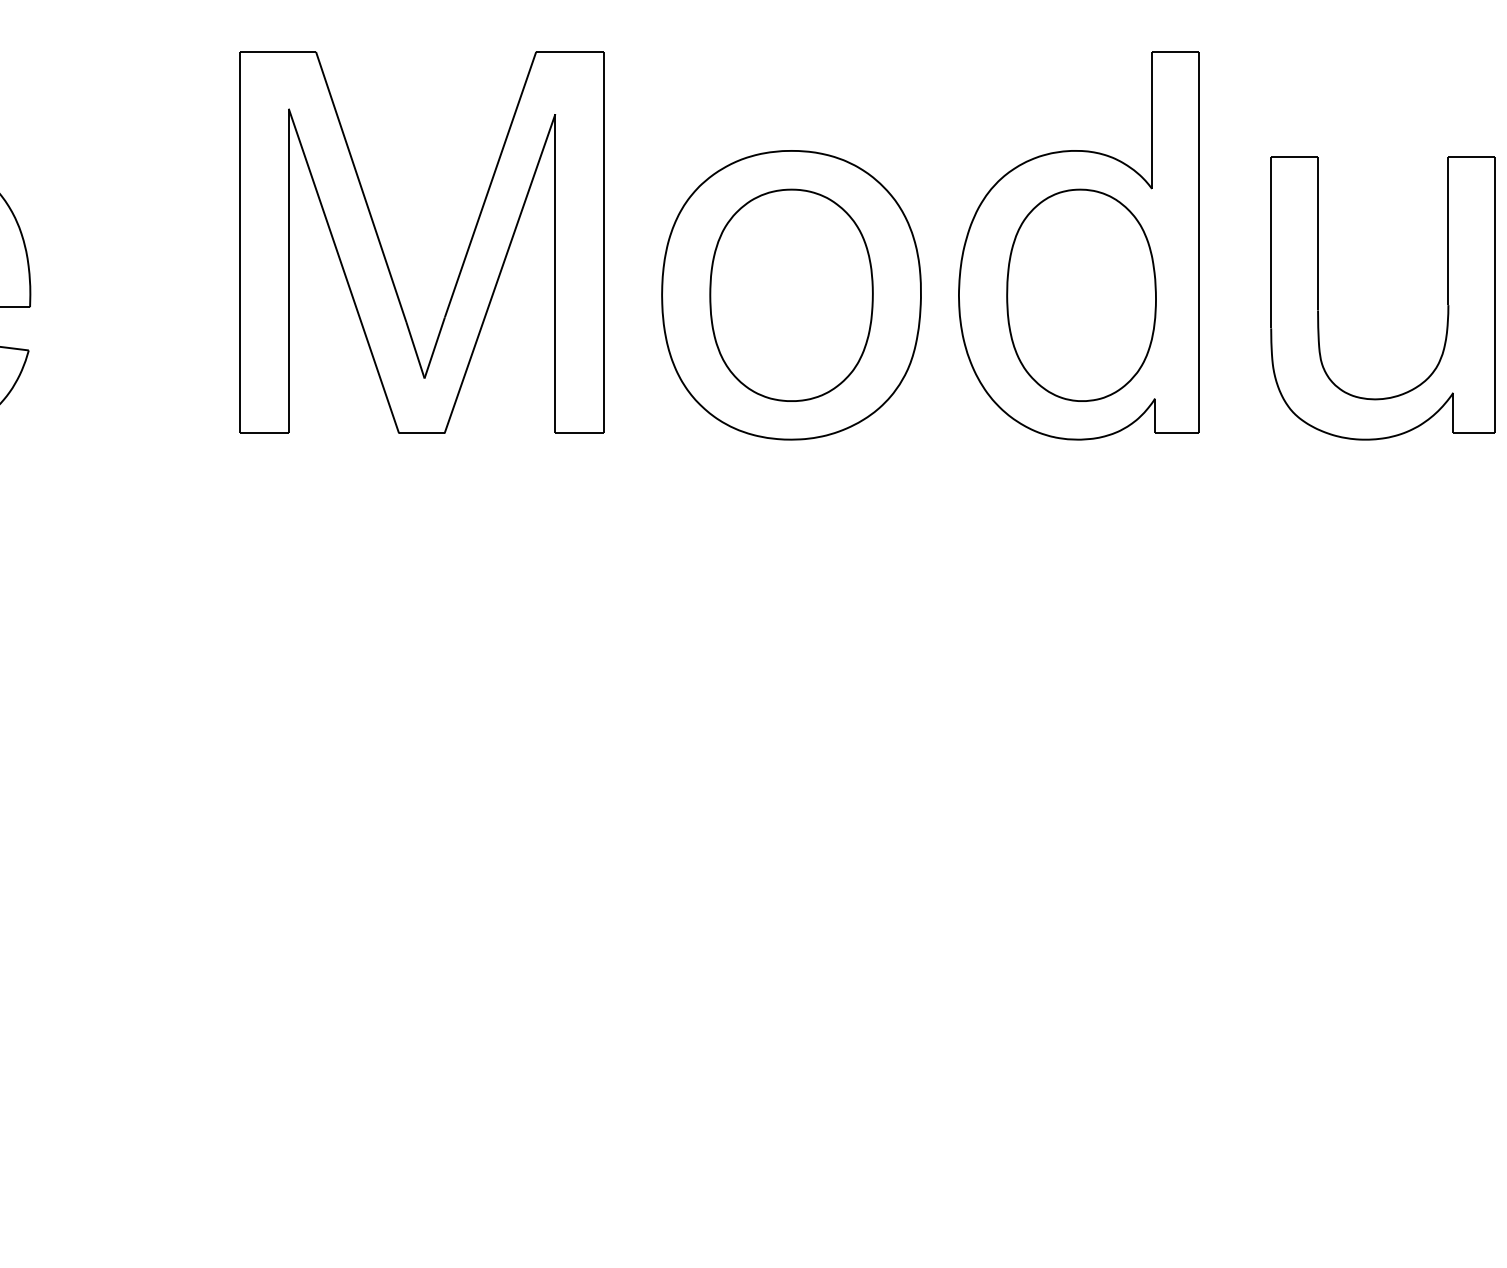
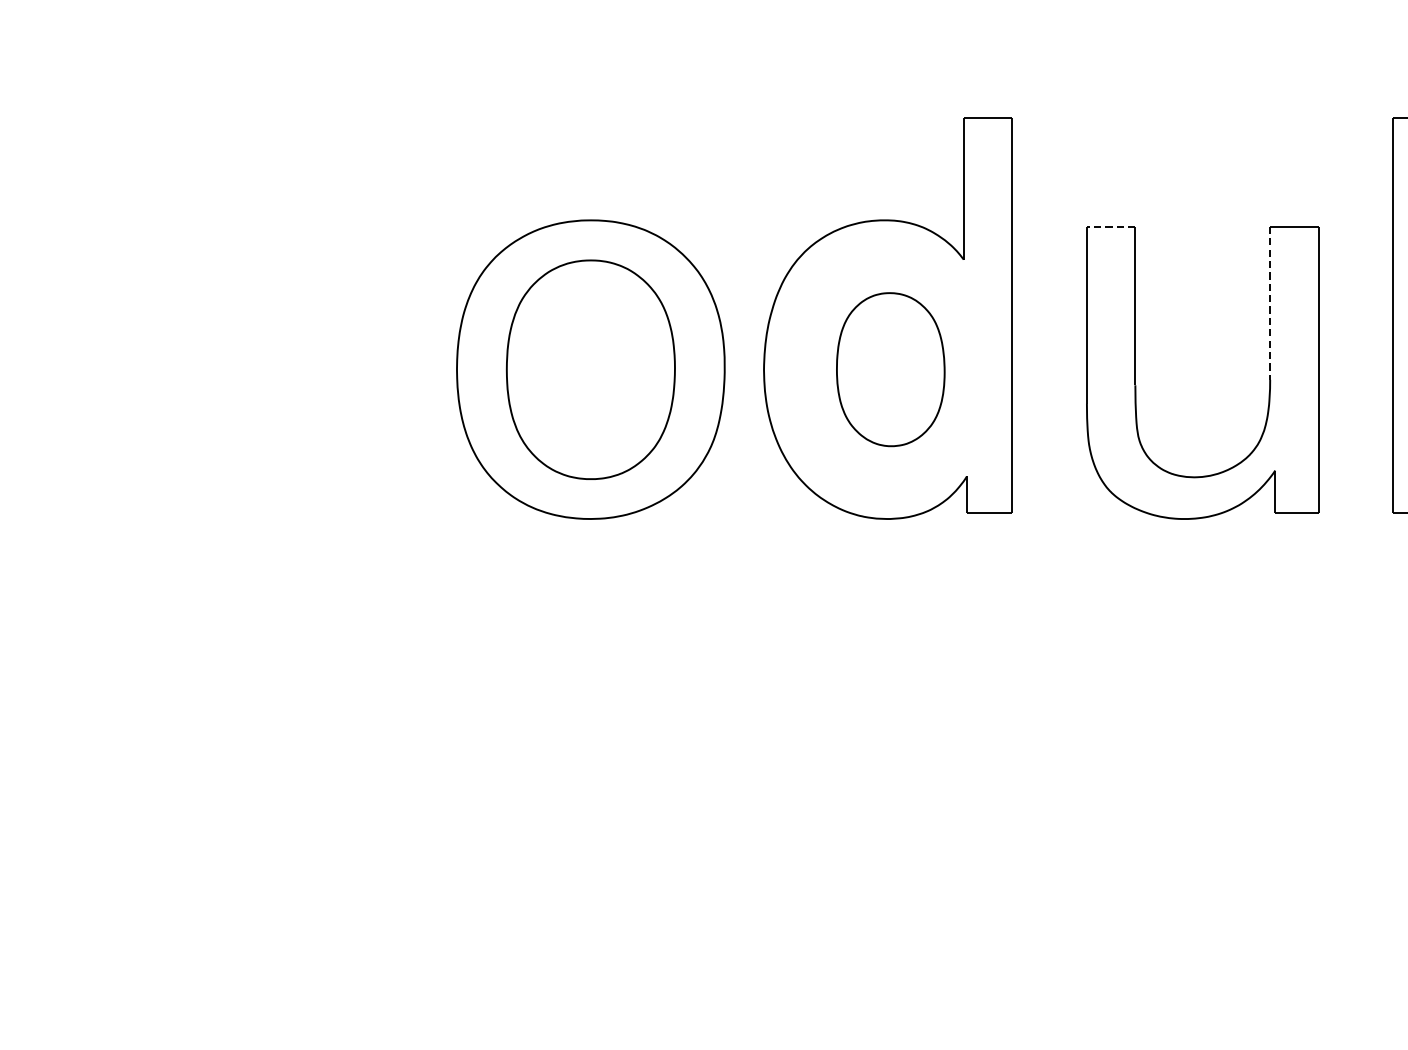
line: (1294, 157) -> (1111, 227), solid -> dashed
line: (1448, 231) -> (1270, 303), solid -> dashed
part: (384, 253) -> (169, 326), removed
part: (1081, 294) -> (890, 368), size x0.7

